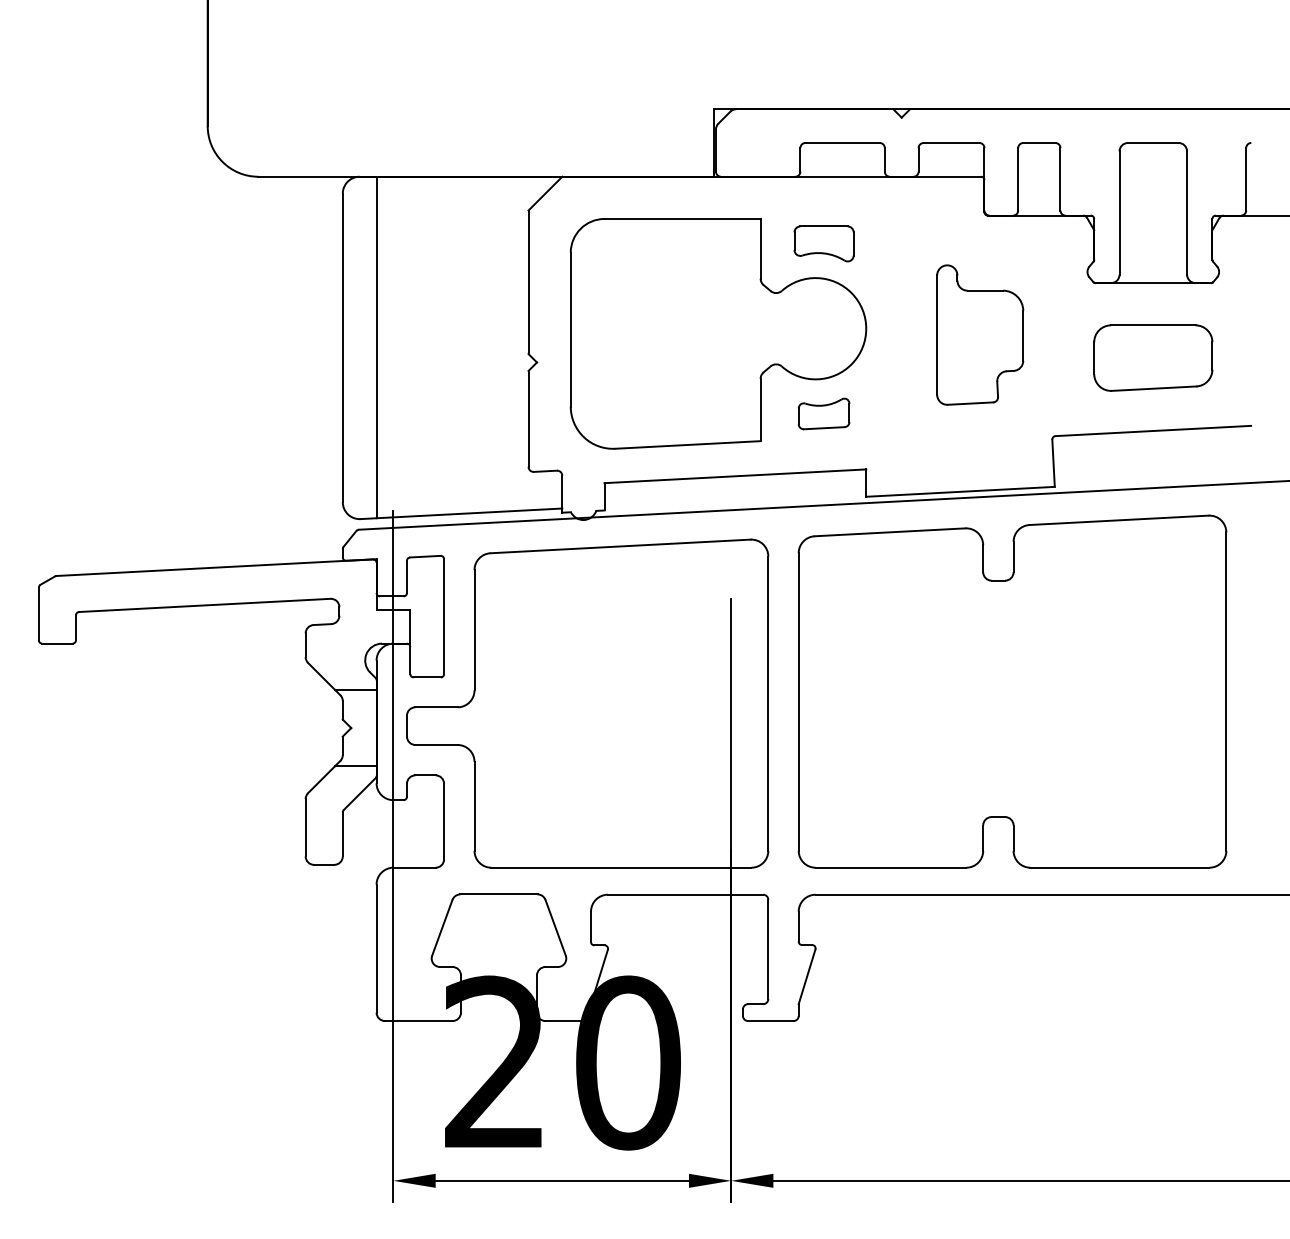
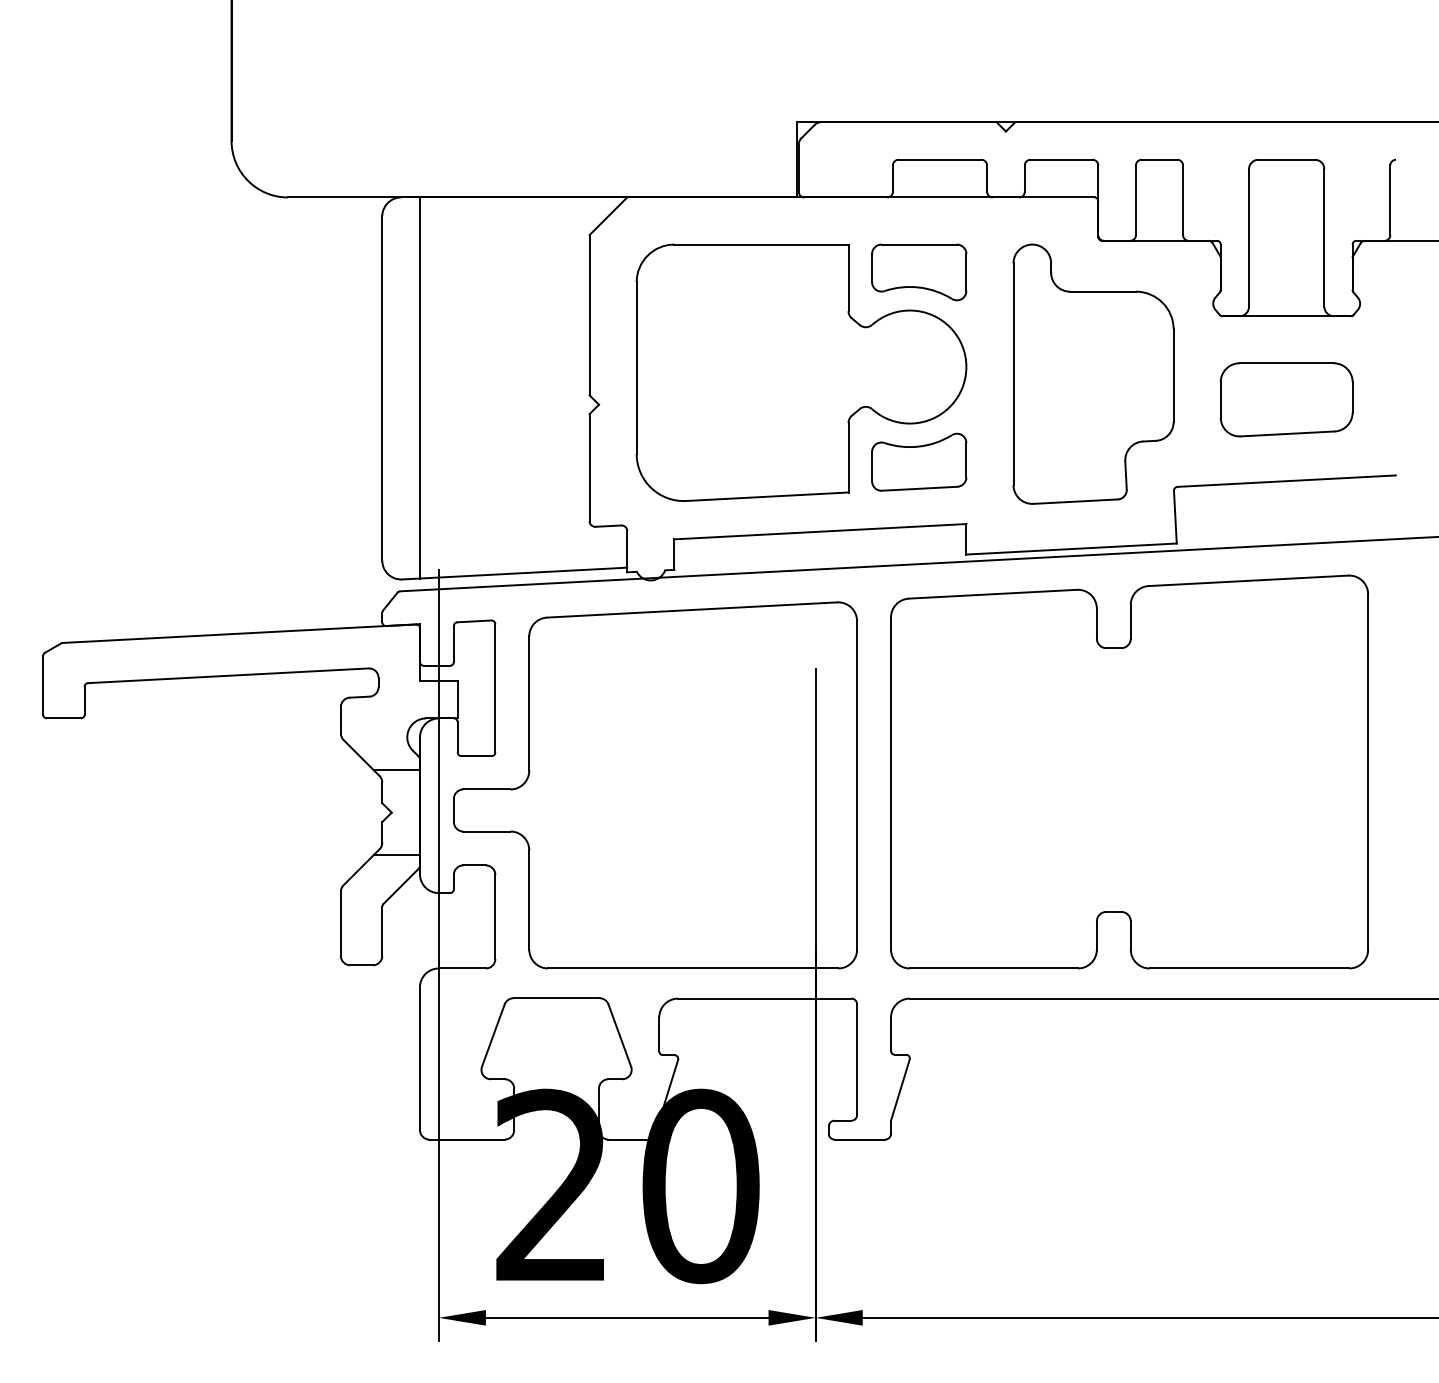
part: (824, 243) -> (919, 272), size x1.43
part: (980, 334) -> (1093, 373), size x1.67
part: (824, 413) -> (919, 461), size x1.67

